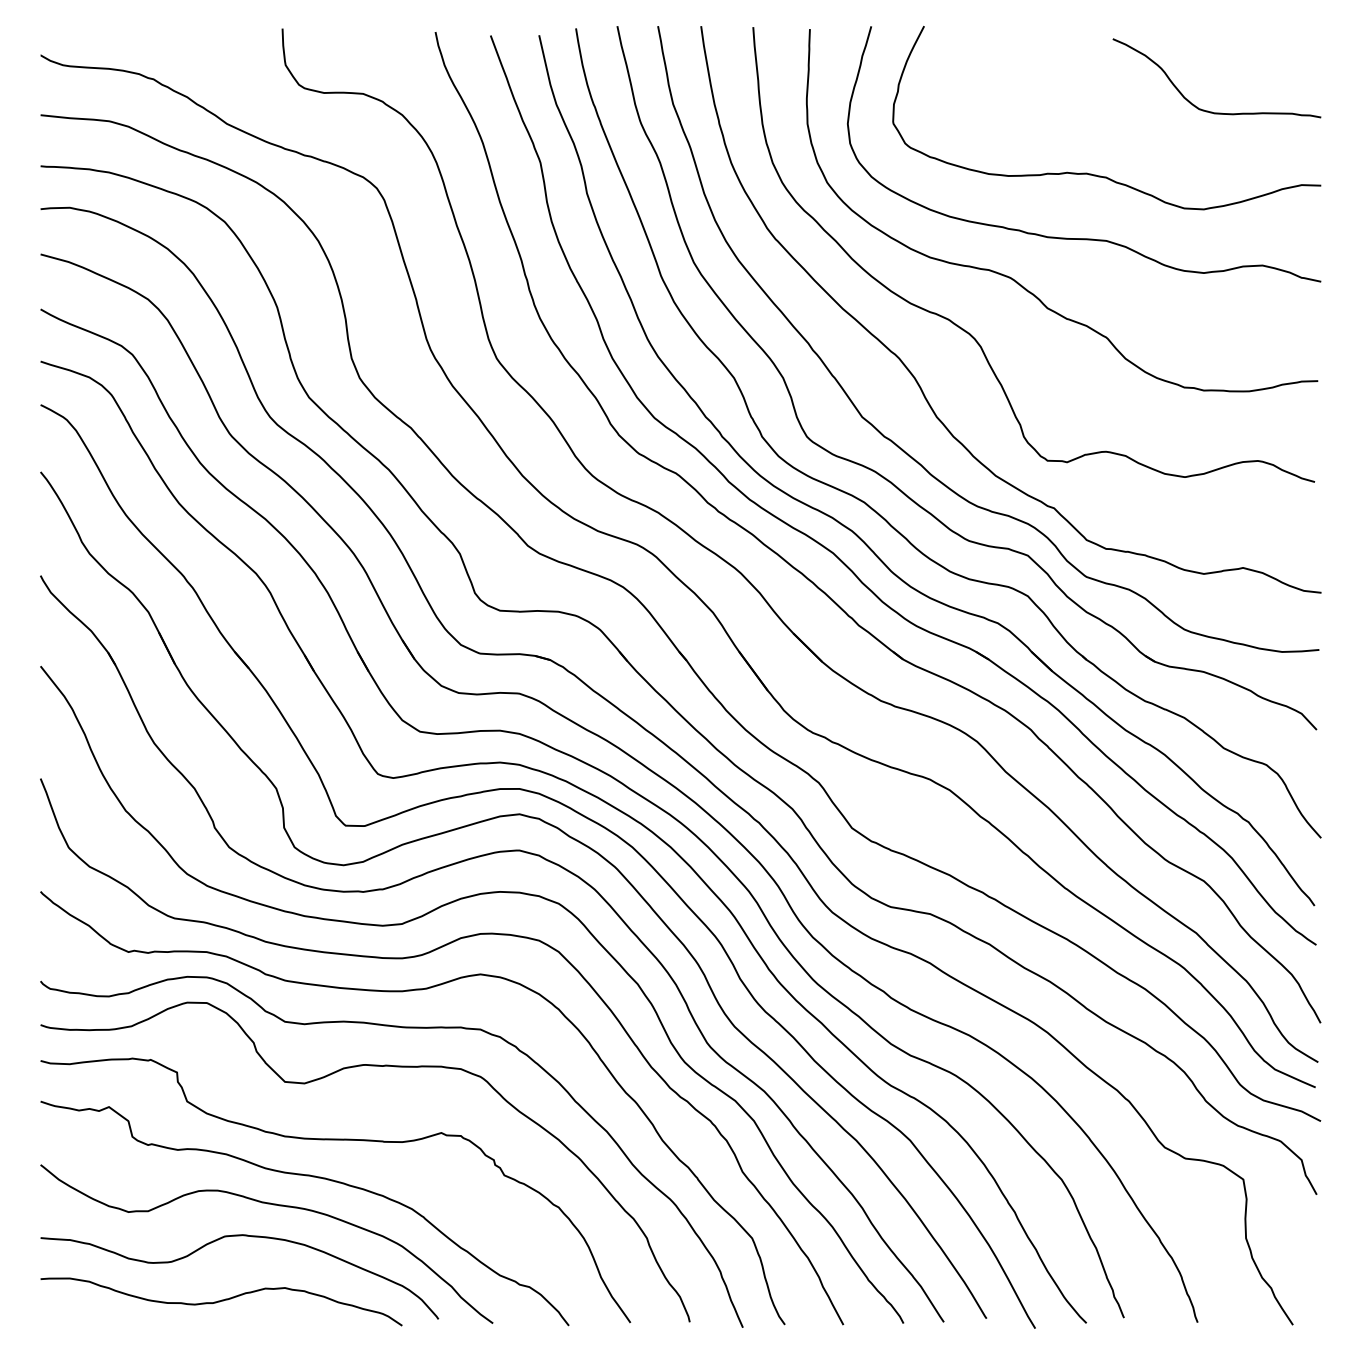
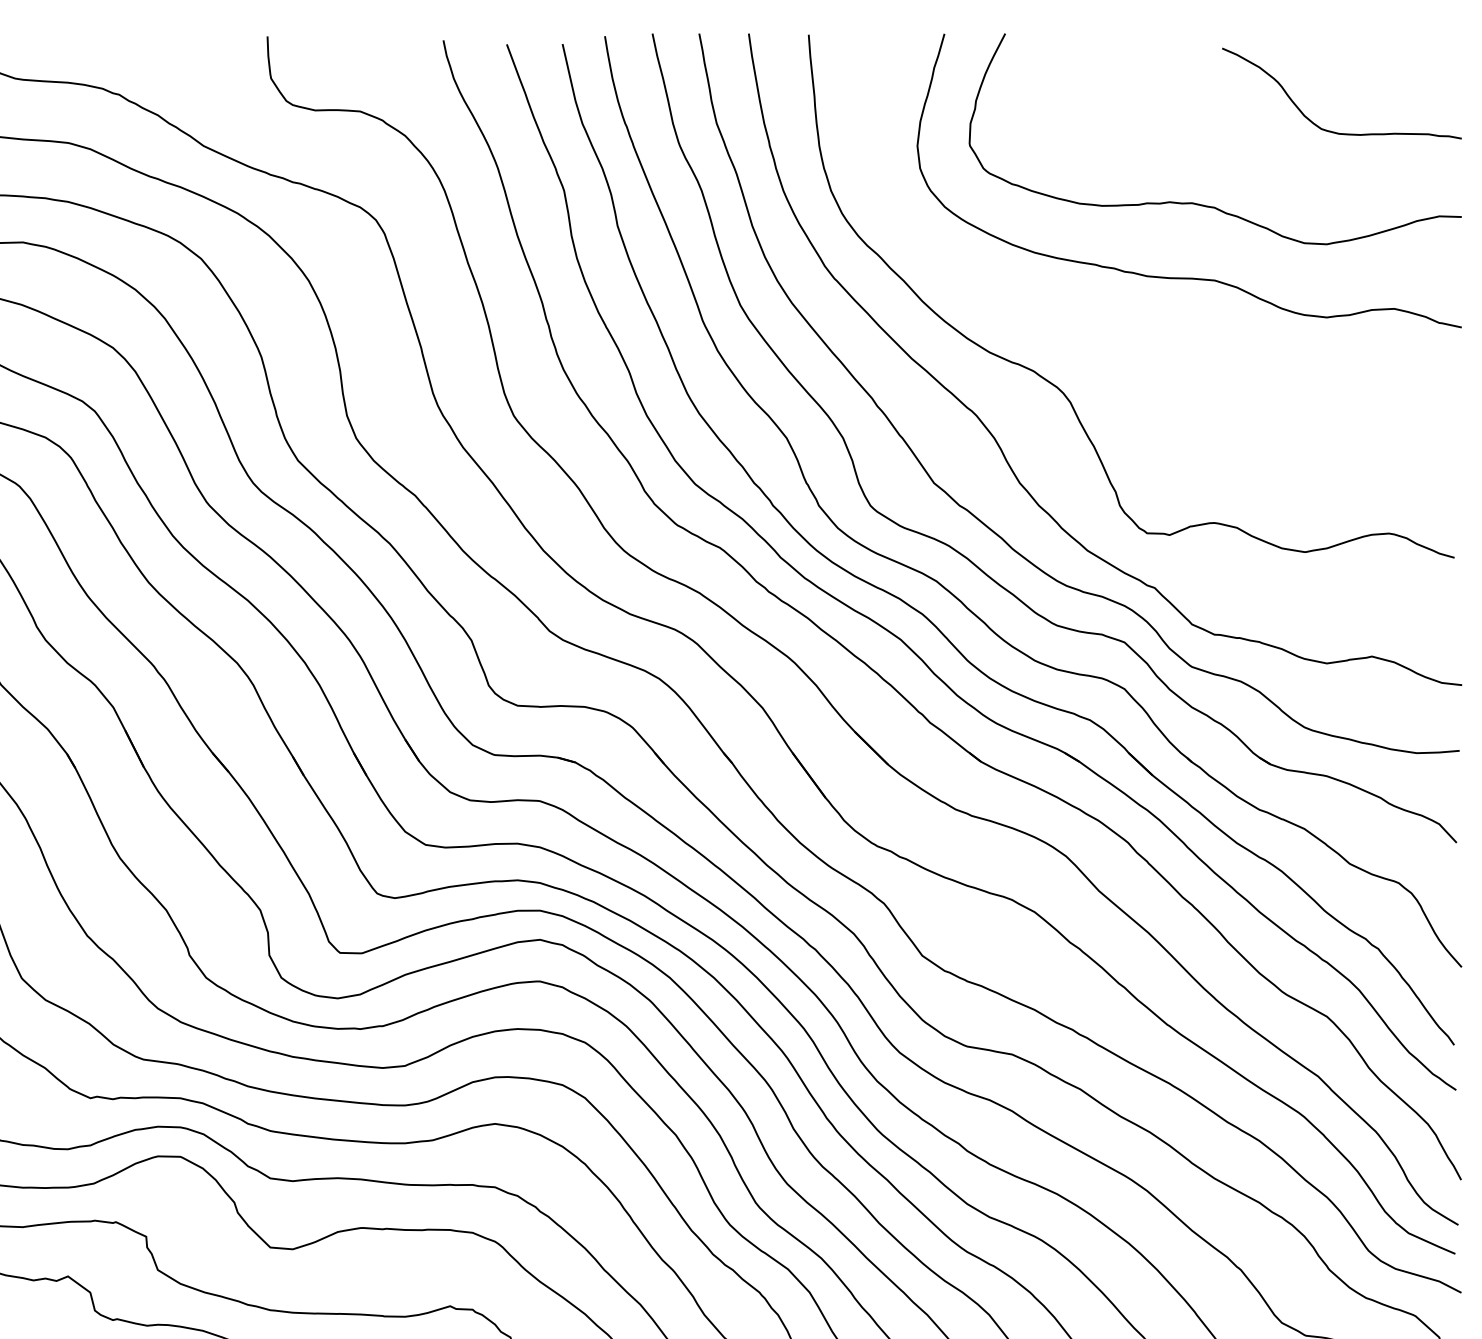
curve: (1016, 280) -> (1111, 326), removed

